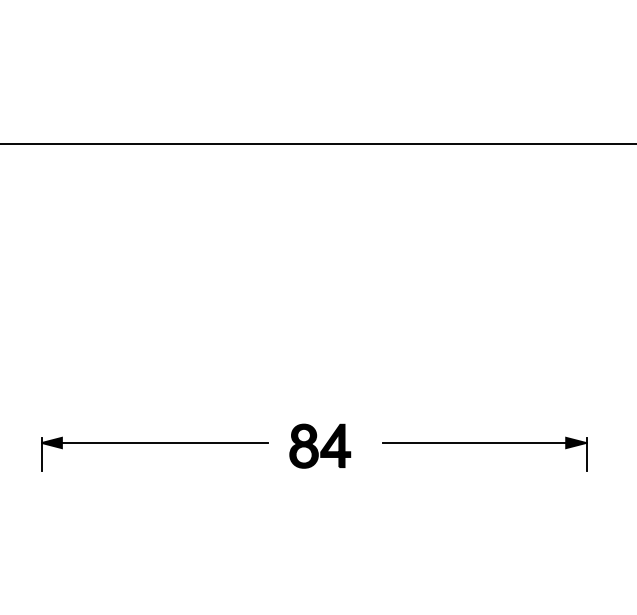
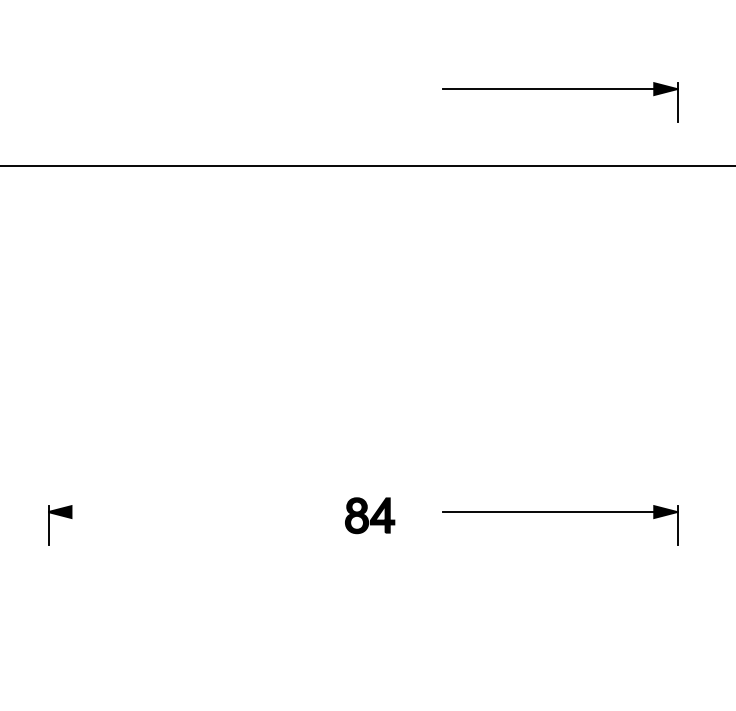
part: (484, 77) -> (559, 89), added
line: (155, 443) -> (179, 512), removed
part: (320, 445) -> (370, 514), size x0.7

